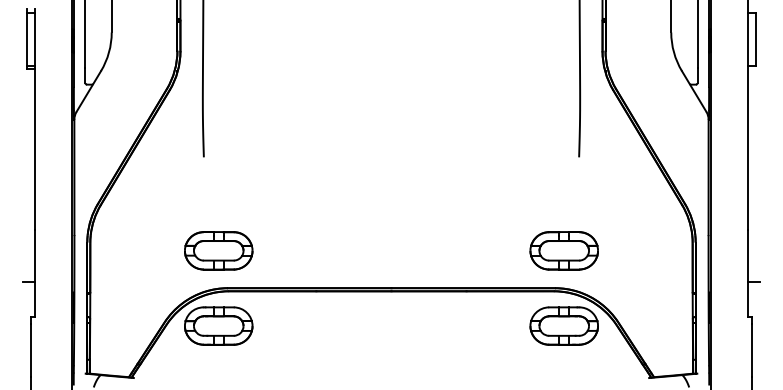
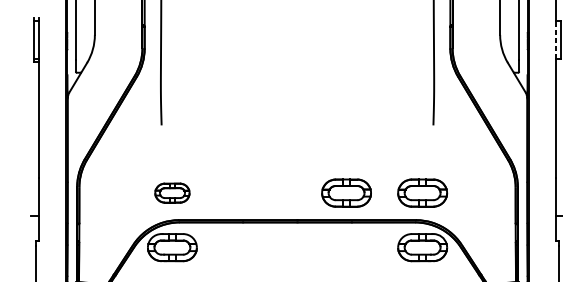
line: (748, 38) -> (556, 39), solid -> dashed
part: (218, 250) -> (172, 192), size x0.7
part: (458, 250) -> (346, 192), added

